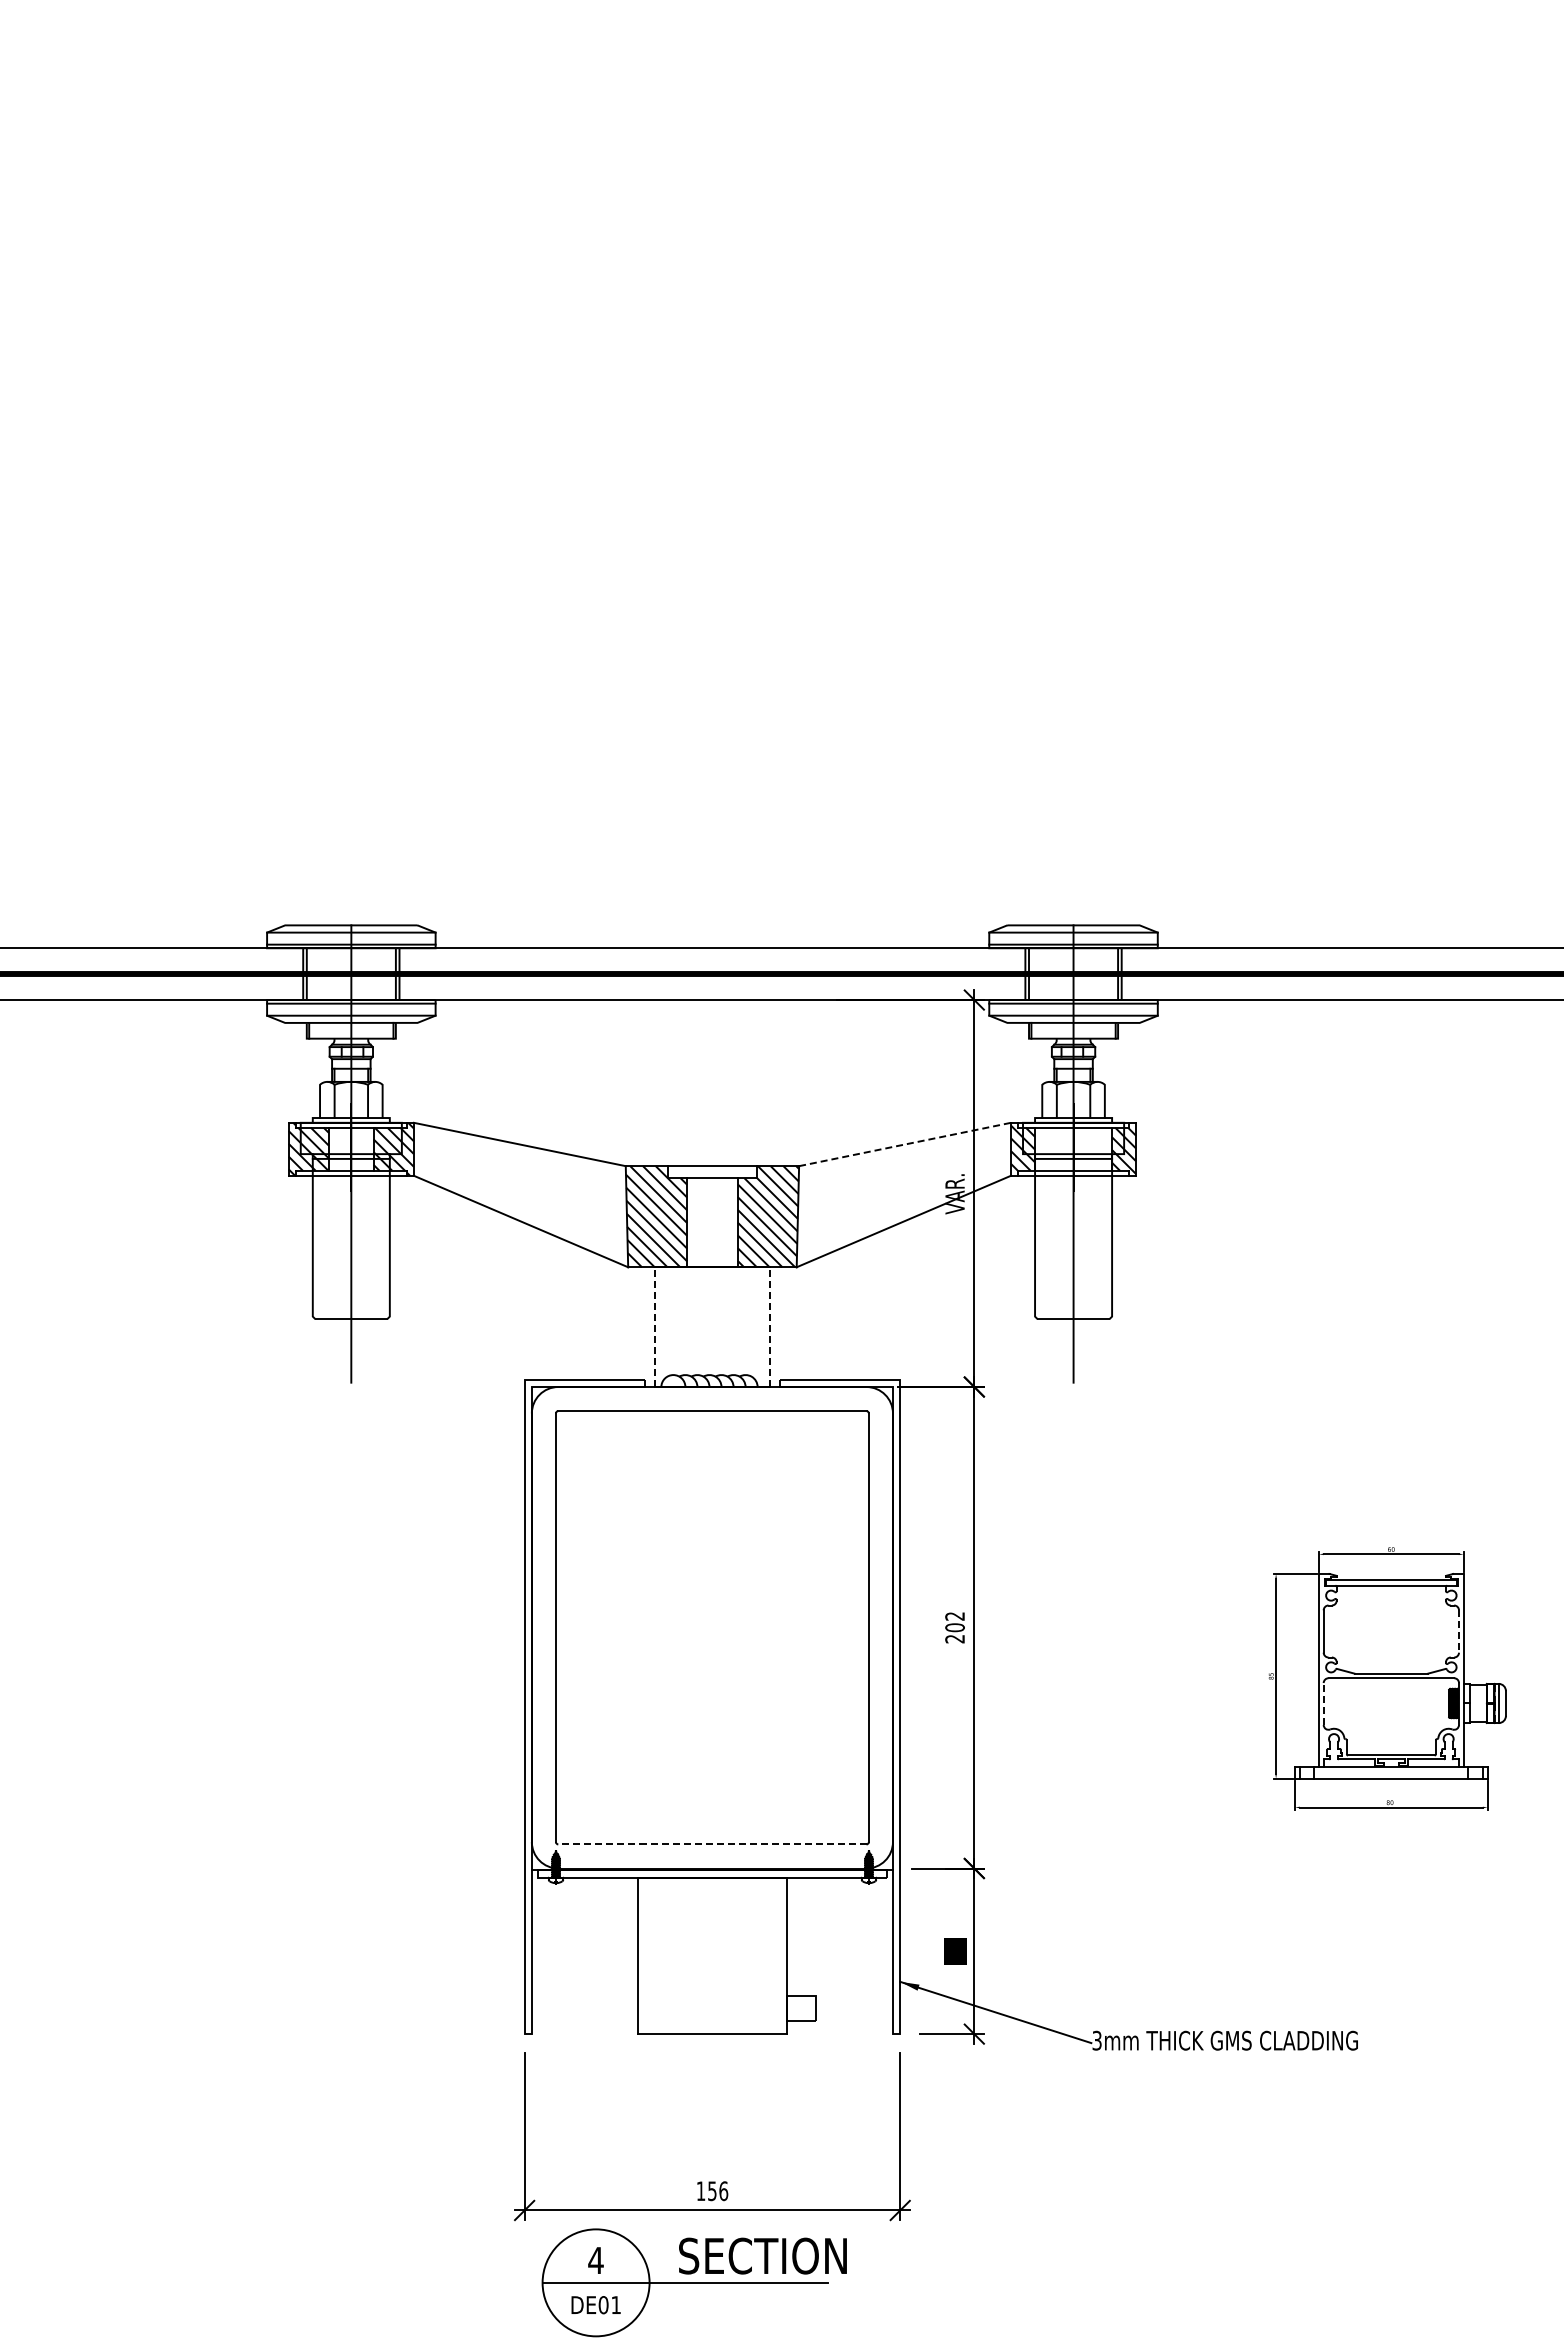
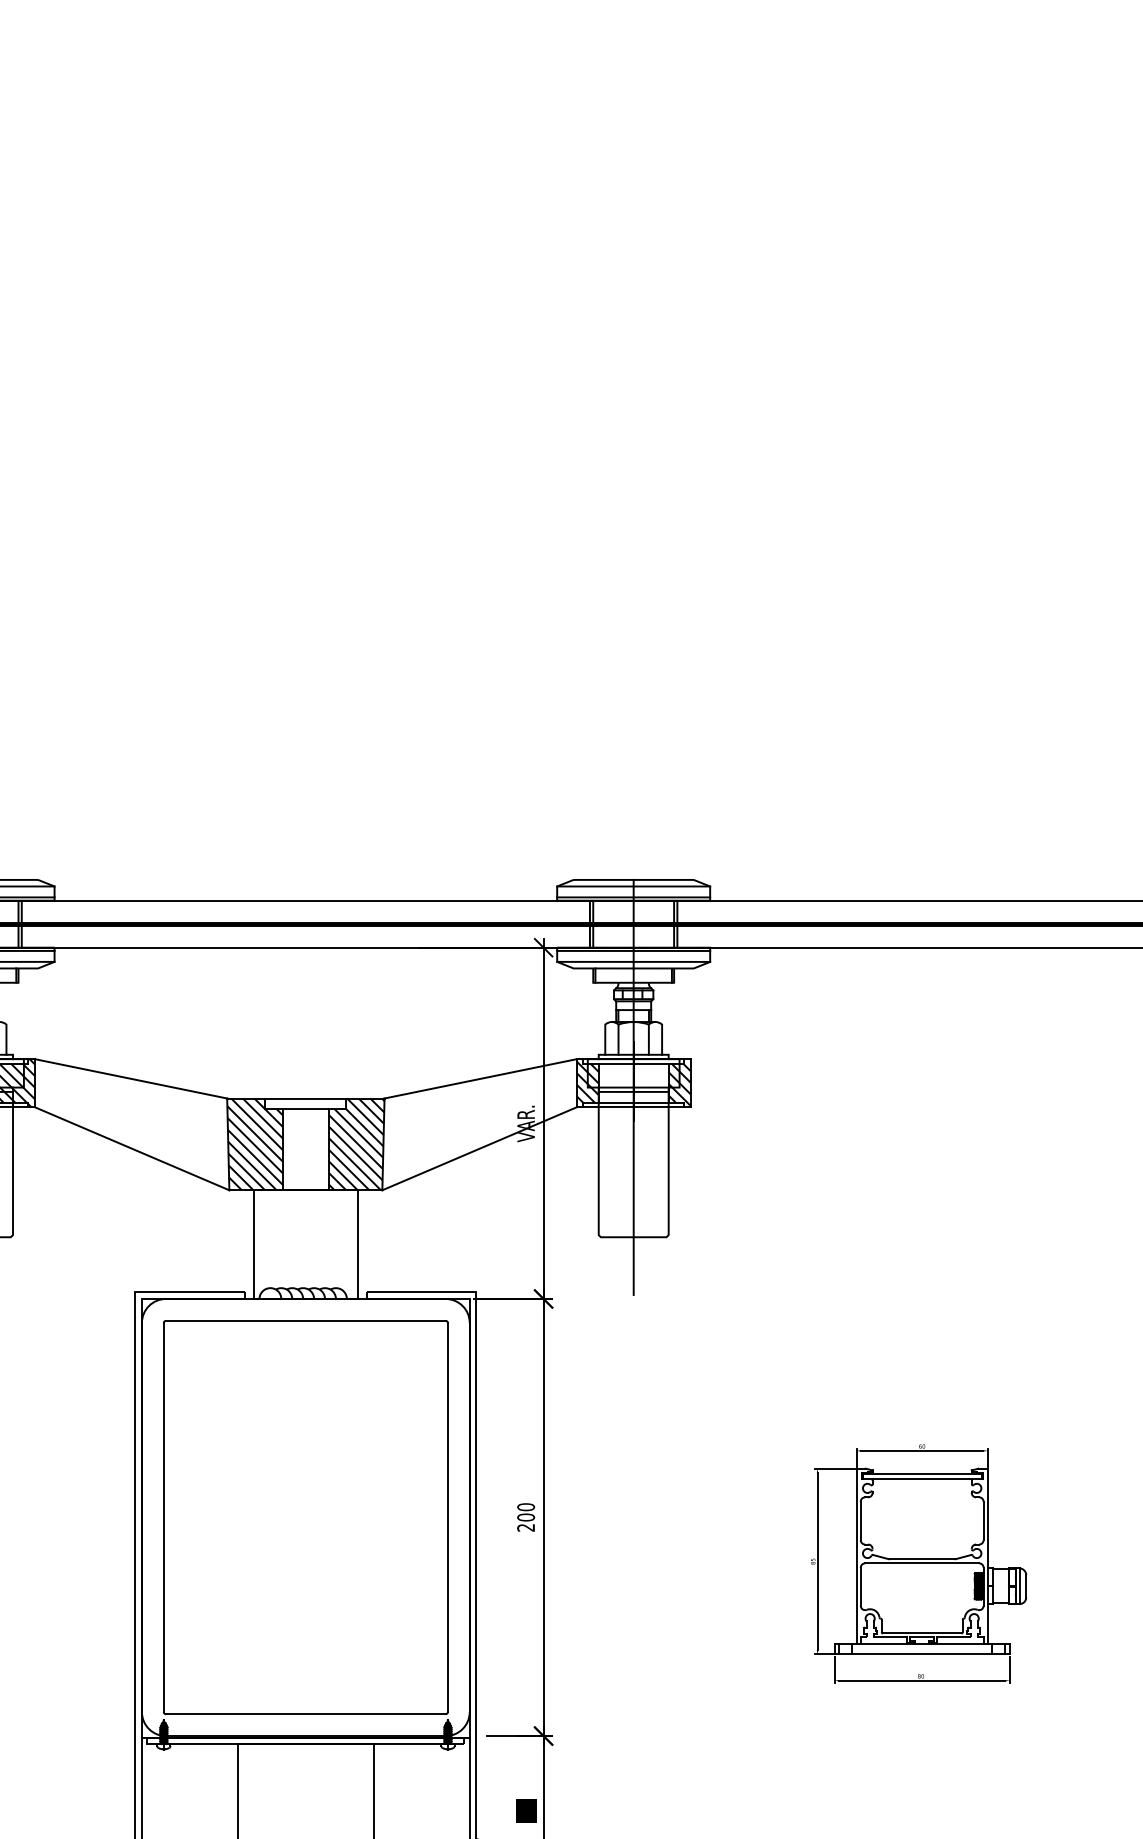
line: (905, 1144) -> (481, 1078), dashed -> solid
line: (654, 1327) -> (253, 1244), dashed -> solid
line: (769, 1327) -> (357, 1244), dashed -> solid
text: (954, 1616) -> (525, 1507), 202 -> 200
line: (1459, 1632) -> (984, 1521), dashed -> solid
line: (1323, 1704) -> (860, 1587), dashed -> solid
line: (711, 1844) -> (305, 1714), dashed -> solid

